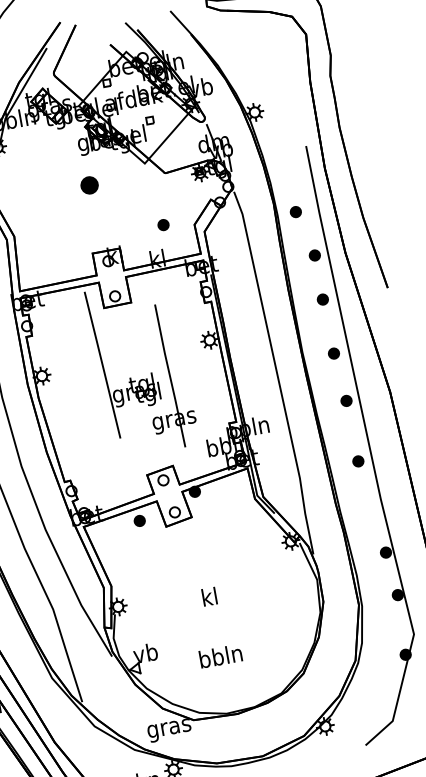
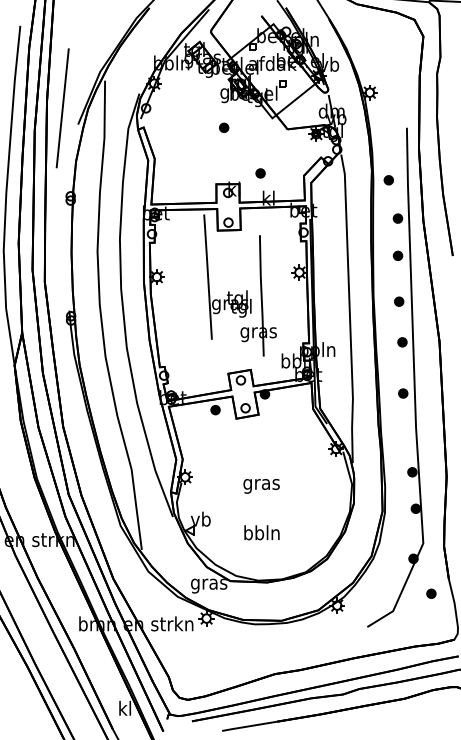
part: (90, 184) -> (224, 127), size x0.62
part: (163, 225) -> (260, 173), moved
text: (209, 599) -> (261, 484), kl -> gras

